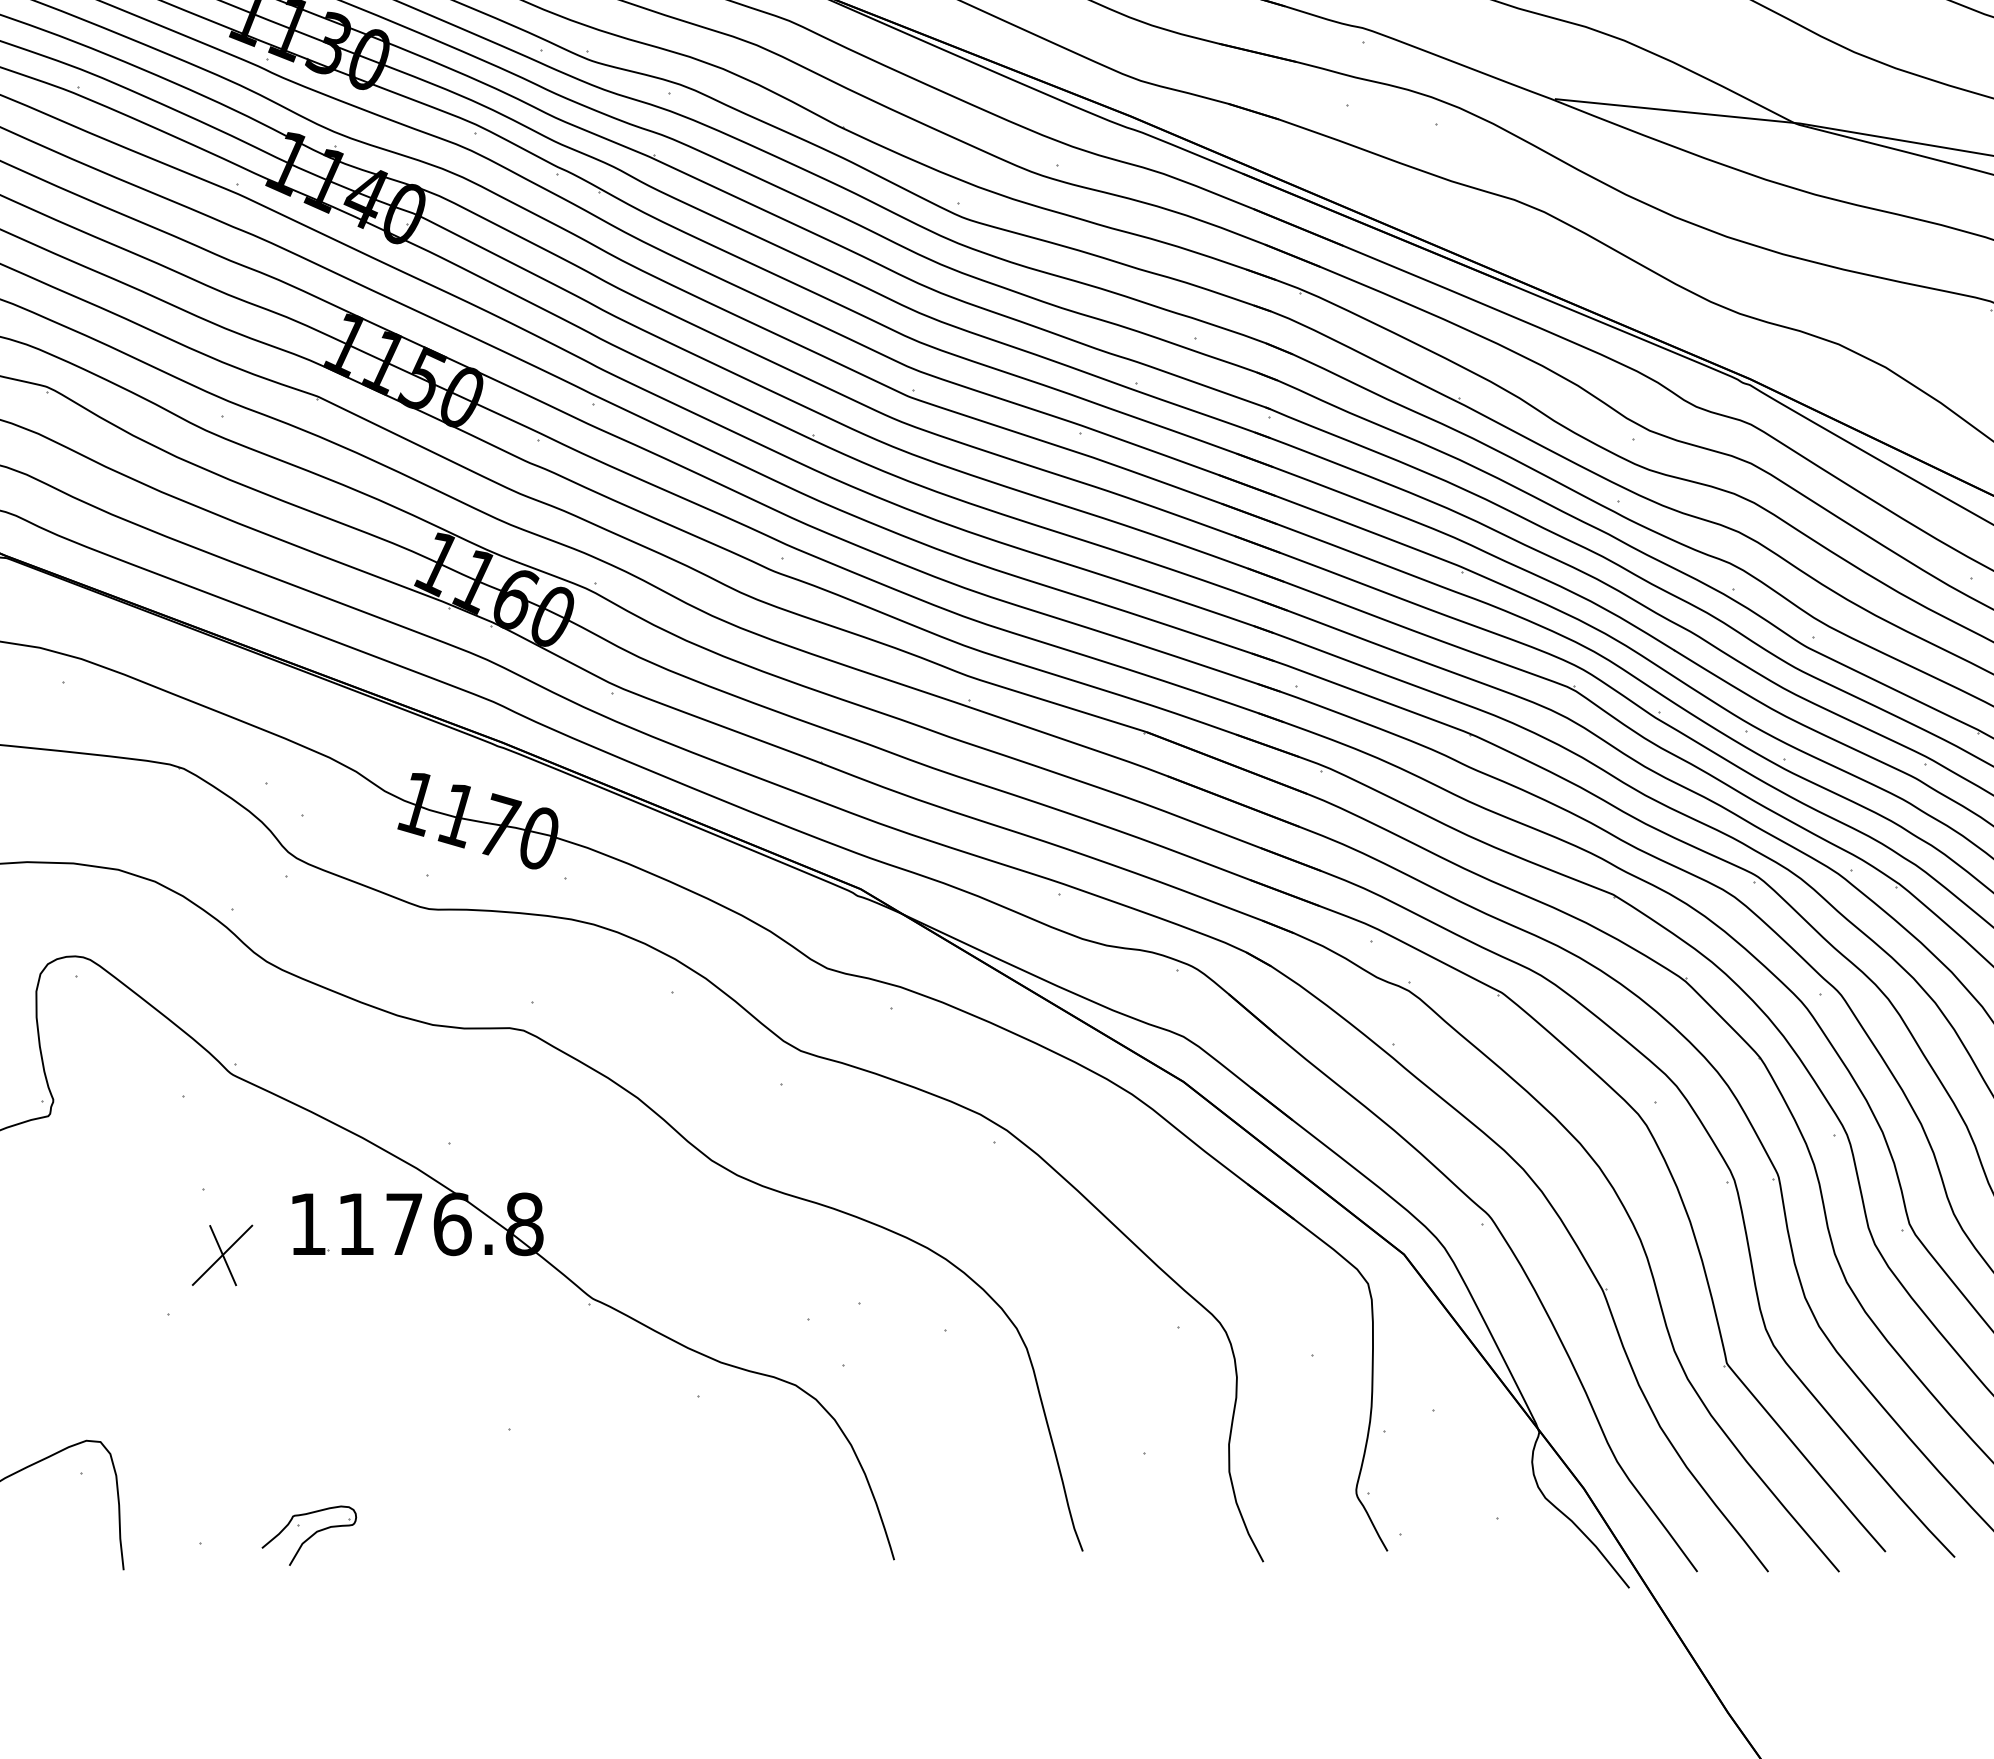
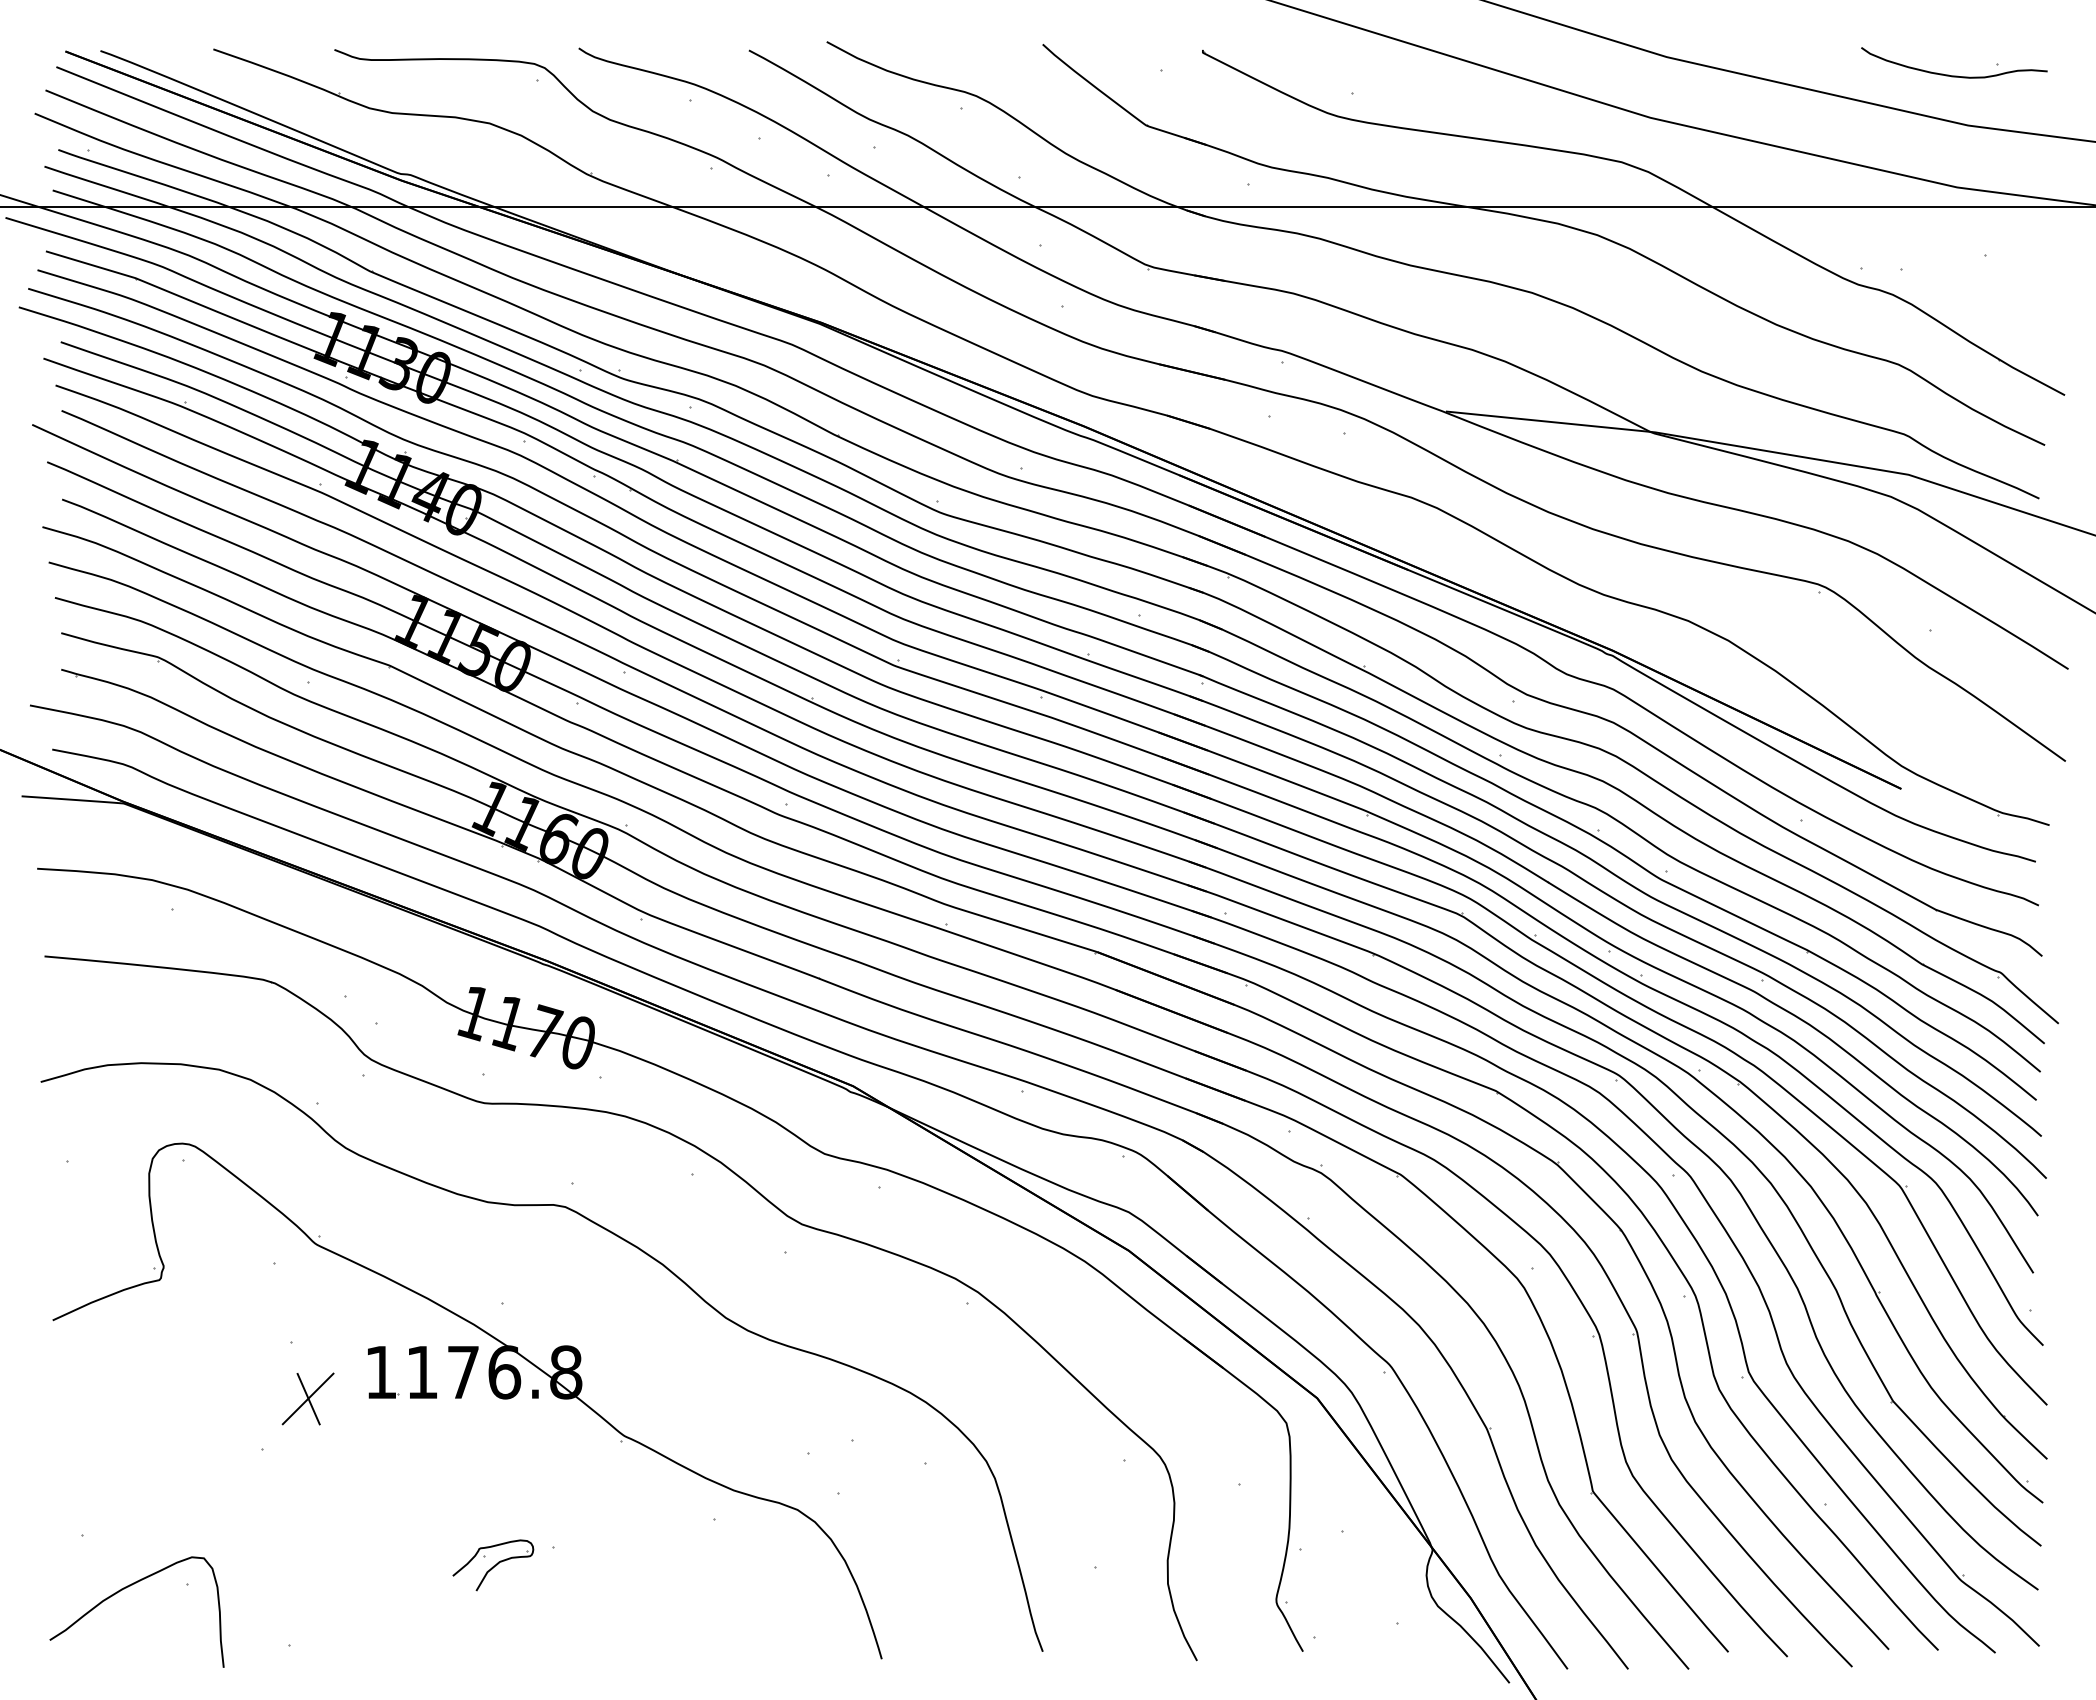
part: (309, 1535) -> (493, 1565), moved

